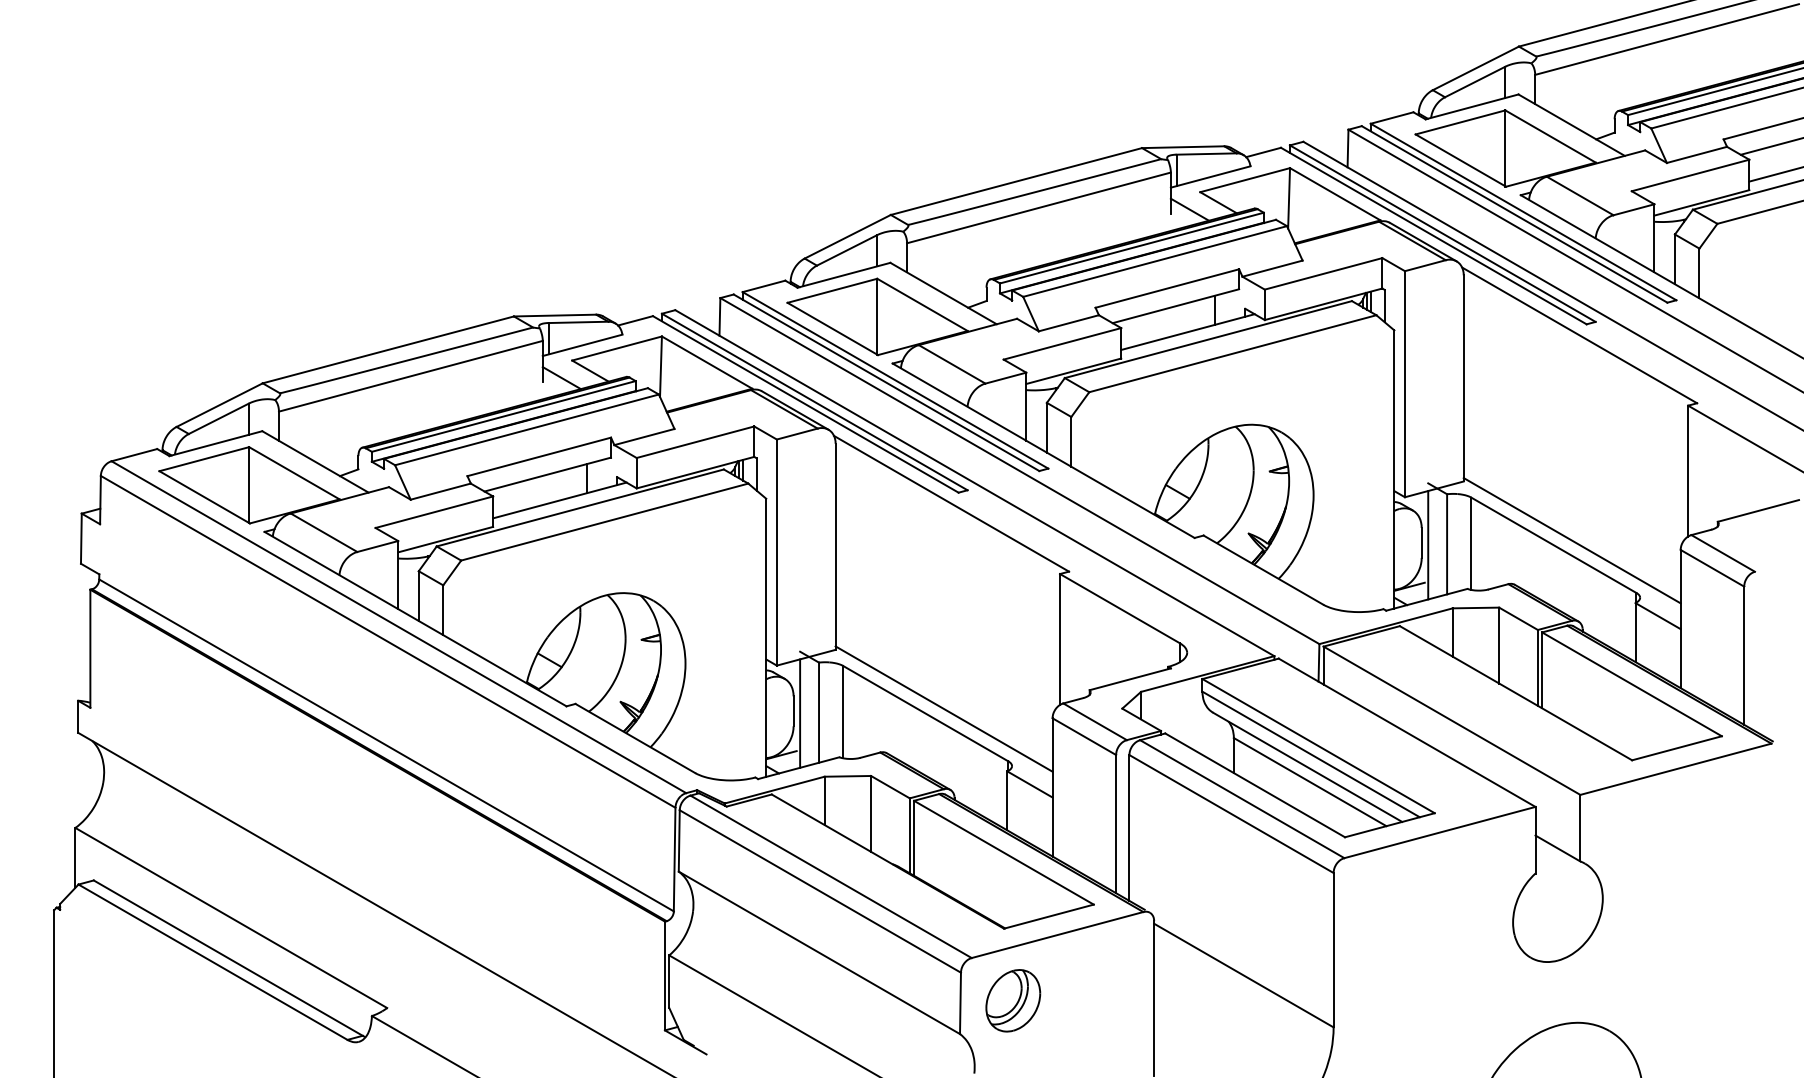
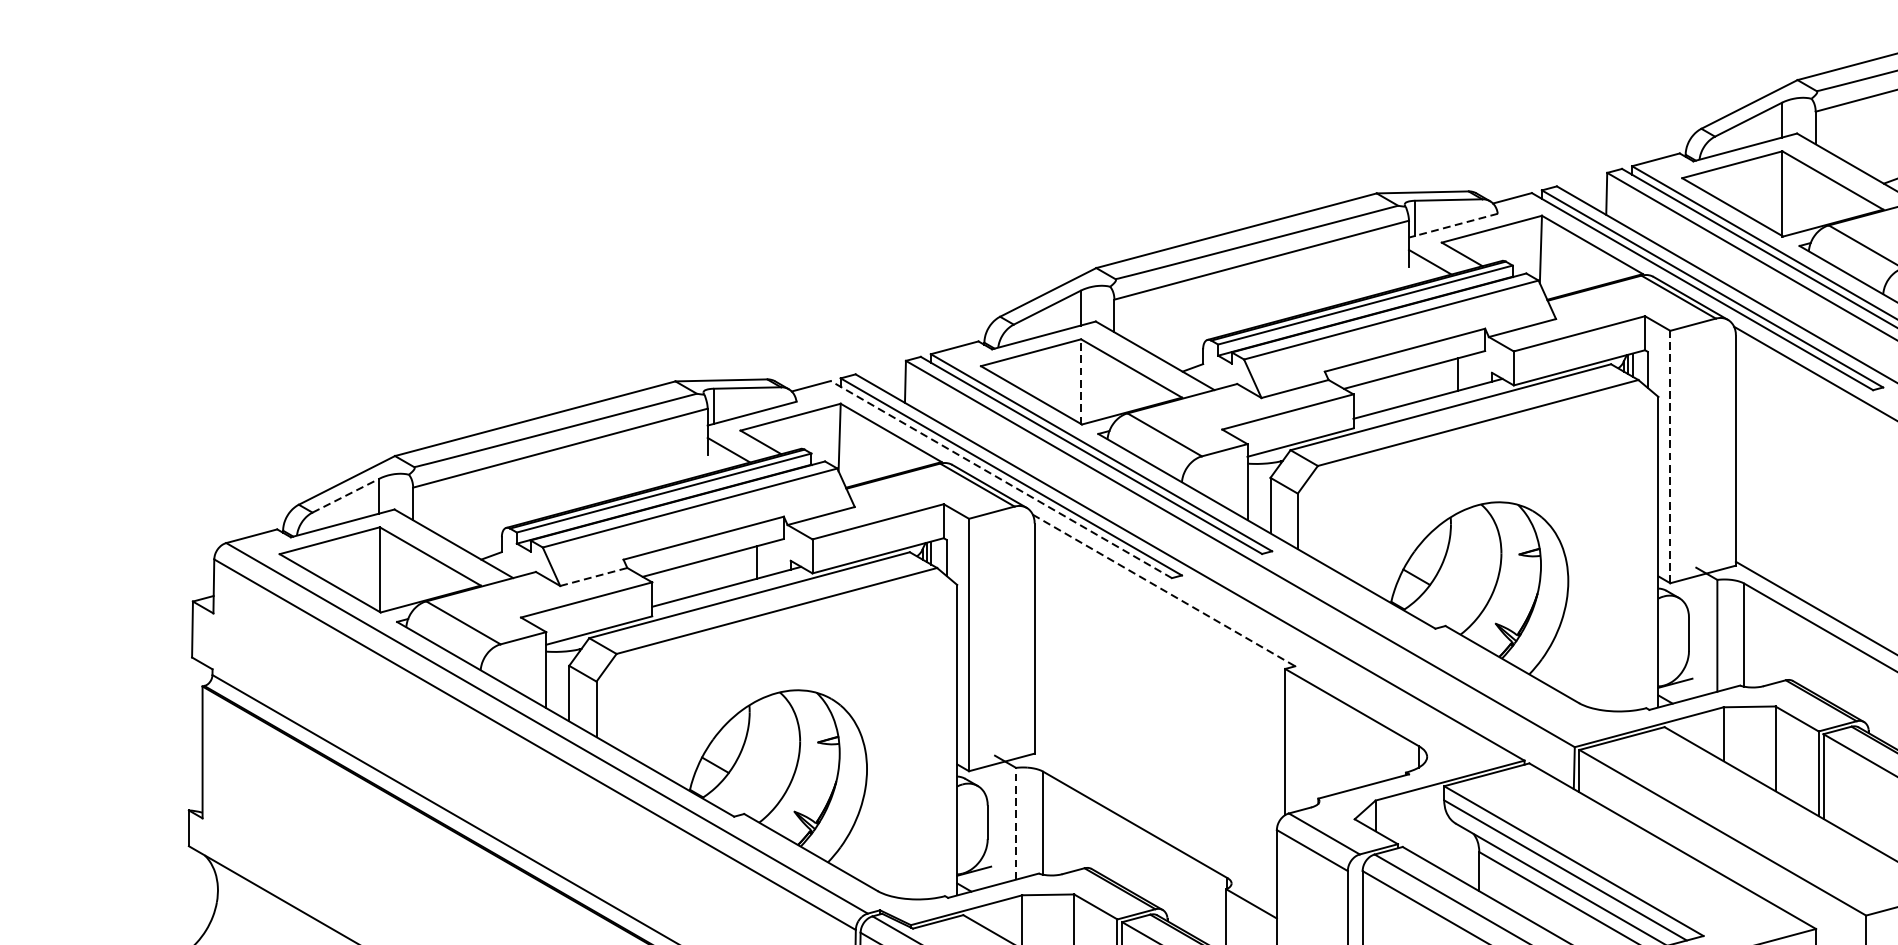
line: (1210, 177) -> (1453, 226), solid -> dashed
line: (877, 316) -> (1081, 381), solid -> dashed
line: (1404, 383) -> (1669, 456), solid -> dashed
line: (805, 404) -> (1001, 479), solid -> dashed
line: (218, 418) -> (345, 495), solid -> dashed
line: (441, 491) -> (594, 576), solid -> dashed
line: (951, 503) -> (1164, 590), solid -> dashed
line: (1428, 545) -> (1696, 637), removed
line: (943, 708) -> (1155, 819), removed
line: (819, 712) -> (1016, 823), solid -> dashed
line: (800, 713) -> (995, 824), removed

